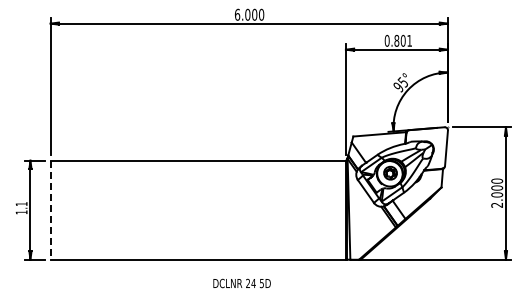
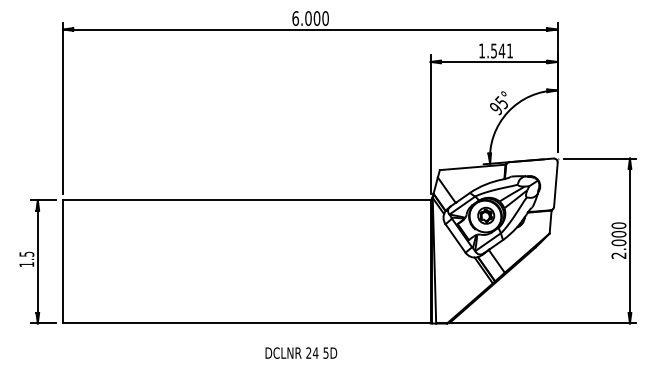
text: (394, 40) -> (491, 50), 0.801 -> 1.541
text: (21, 204) -> (26, 254), 1.1 -> 1.5
line: (50, 210) -> (62, 262), dashed -> solid

